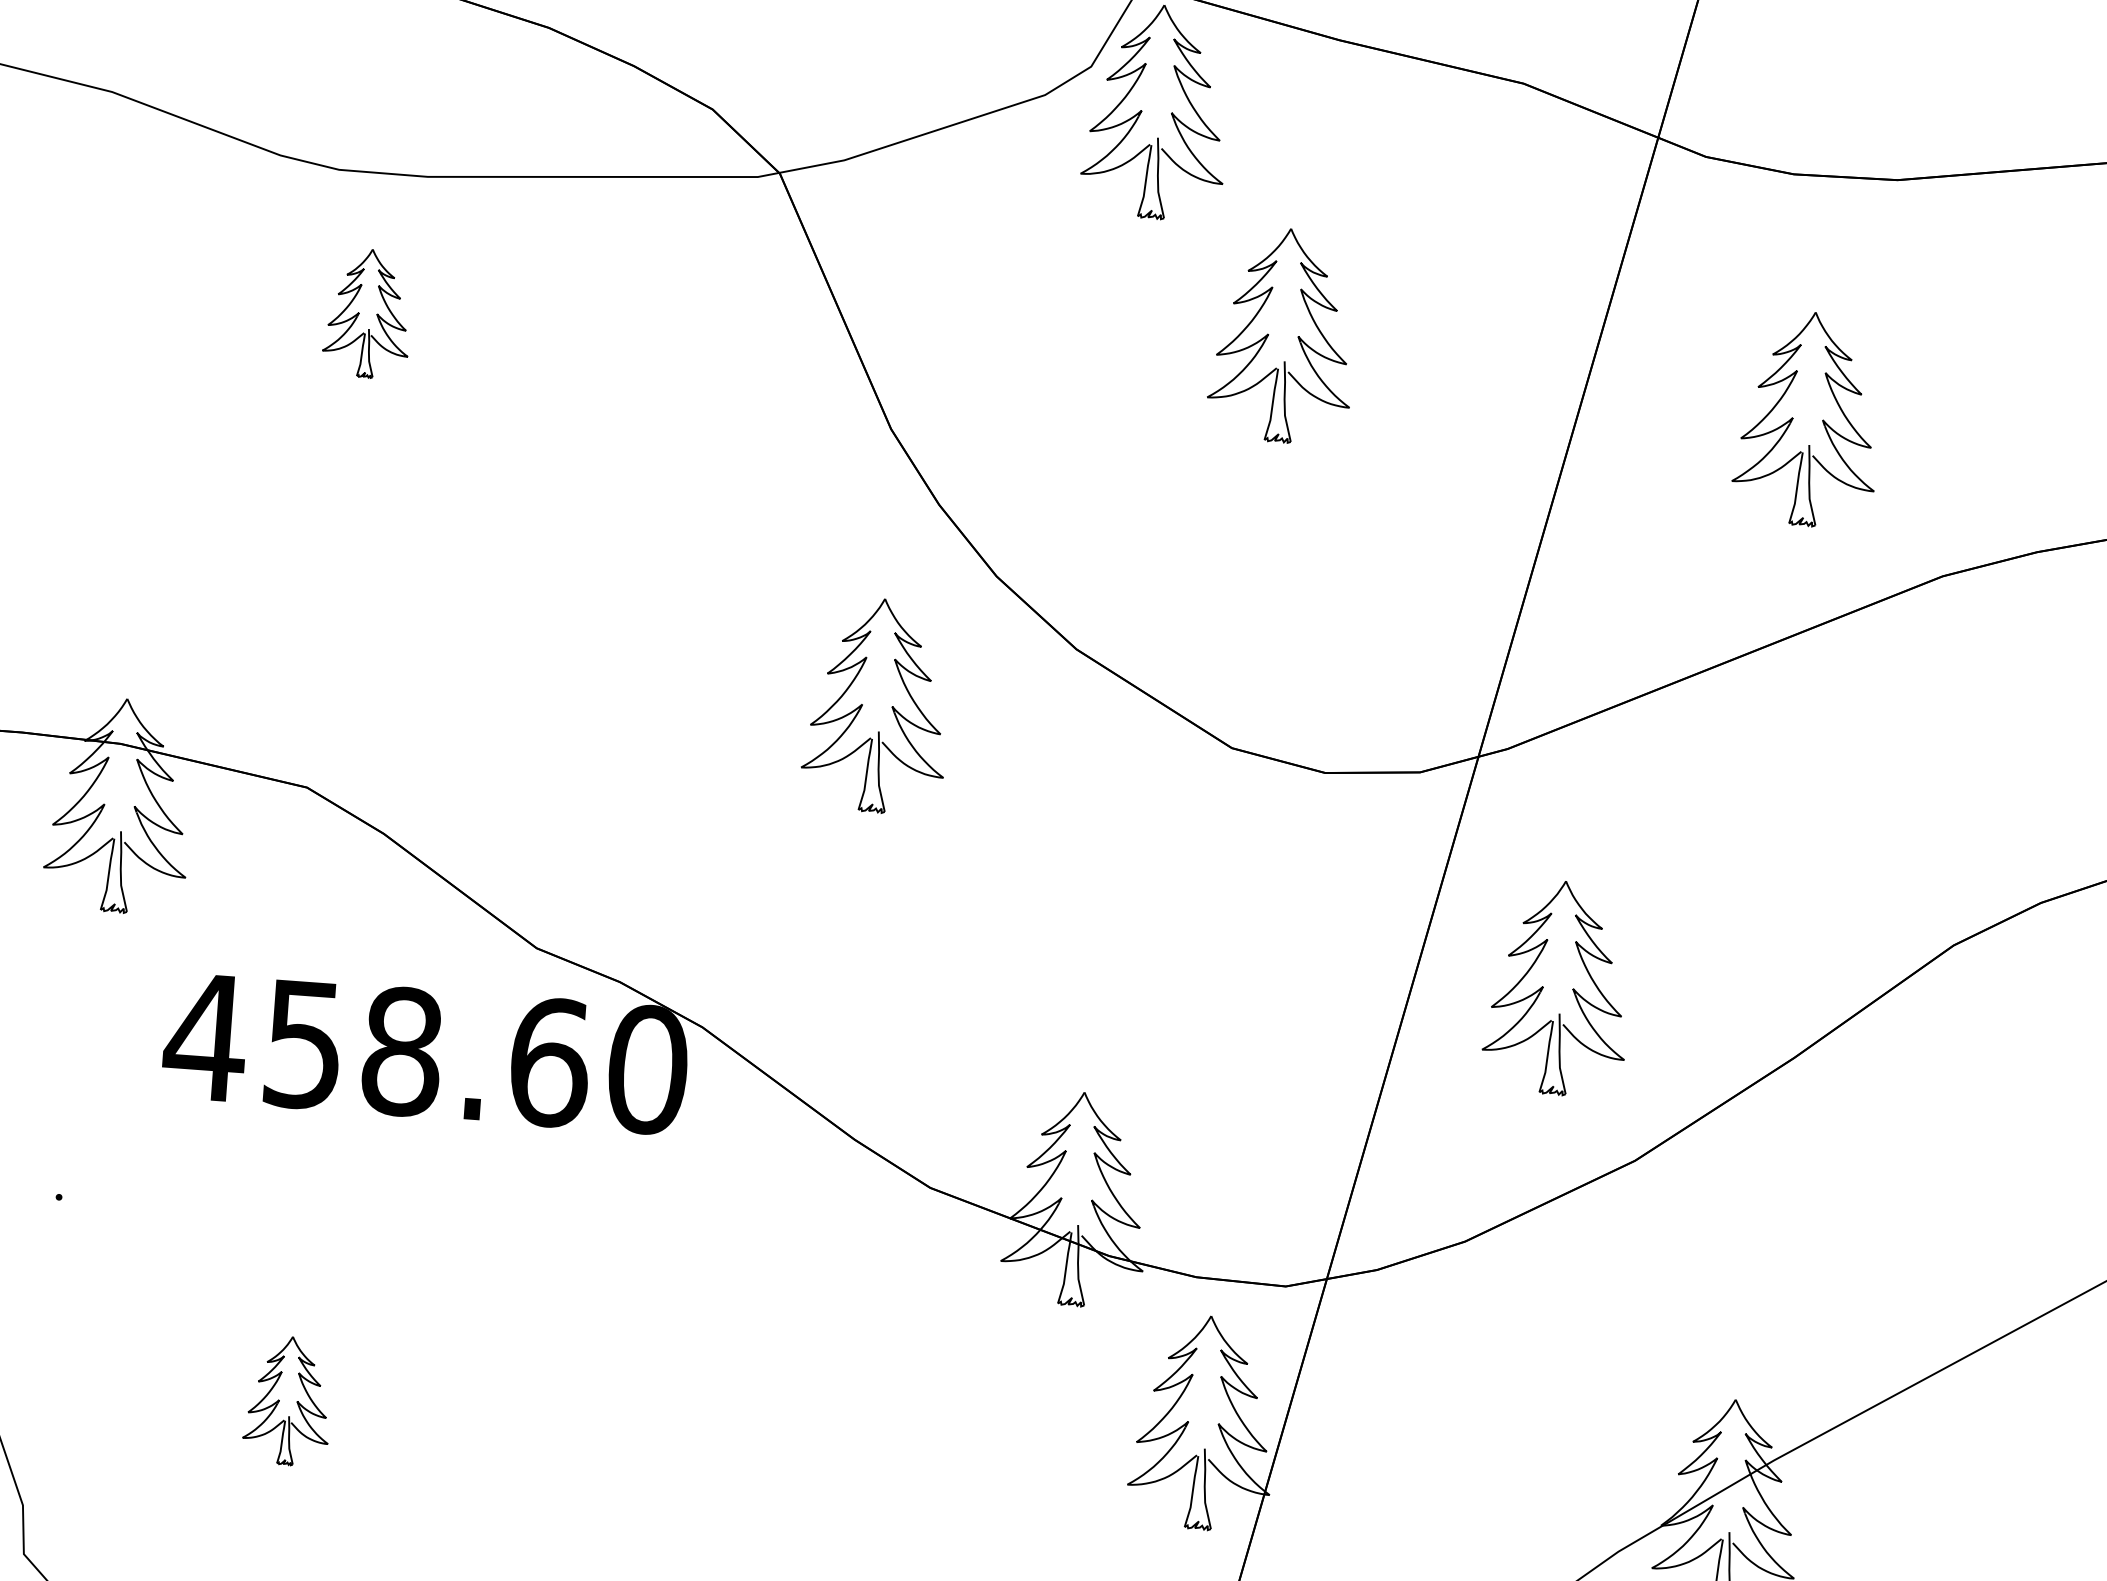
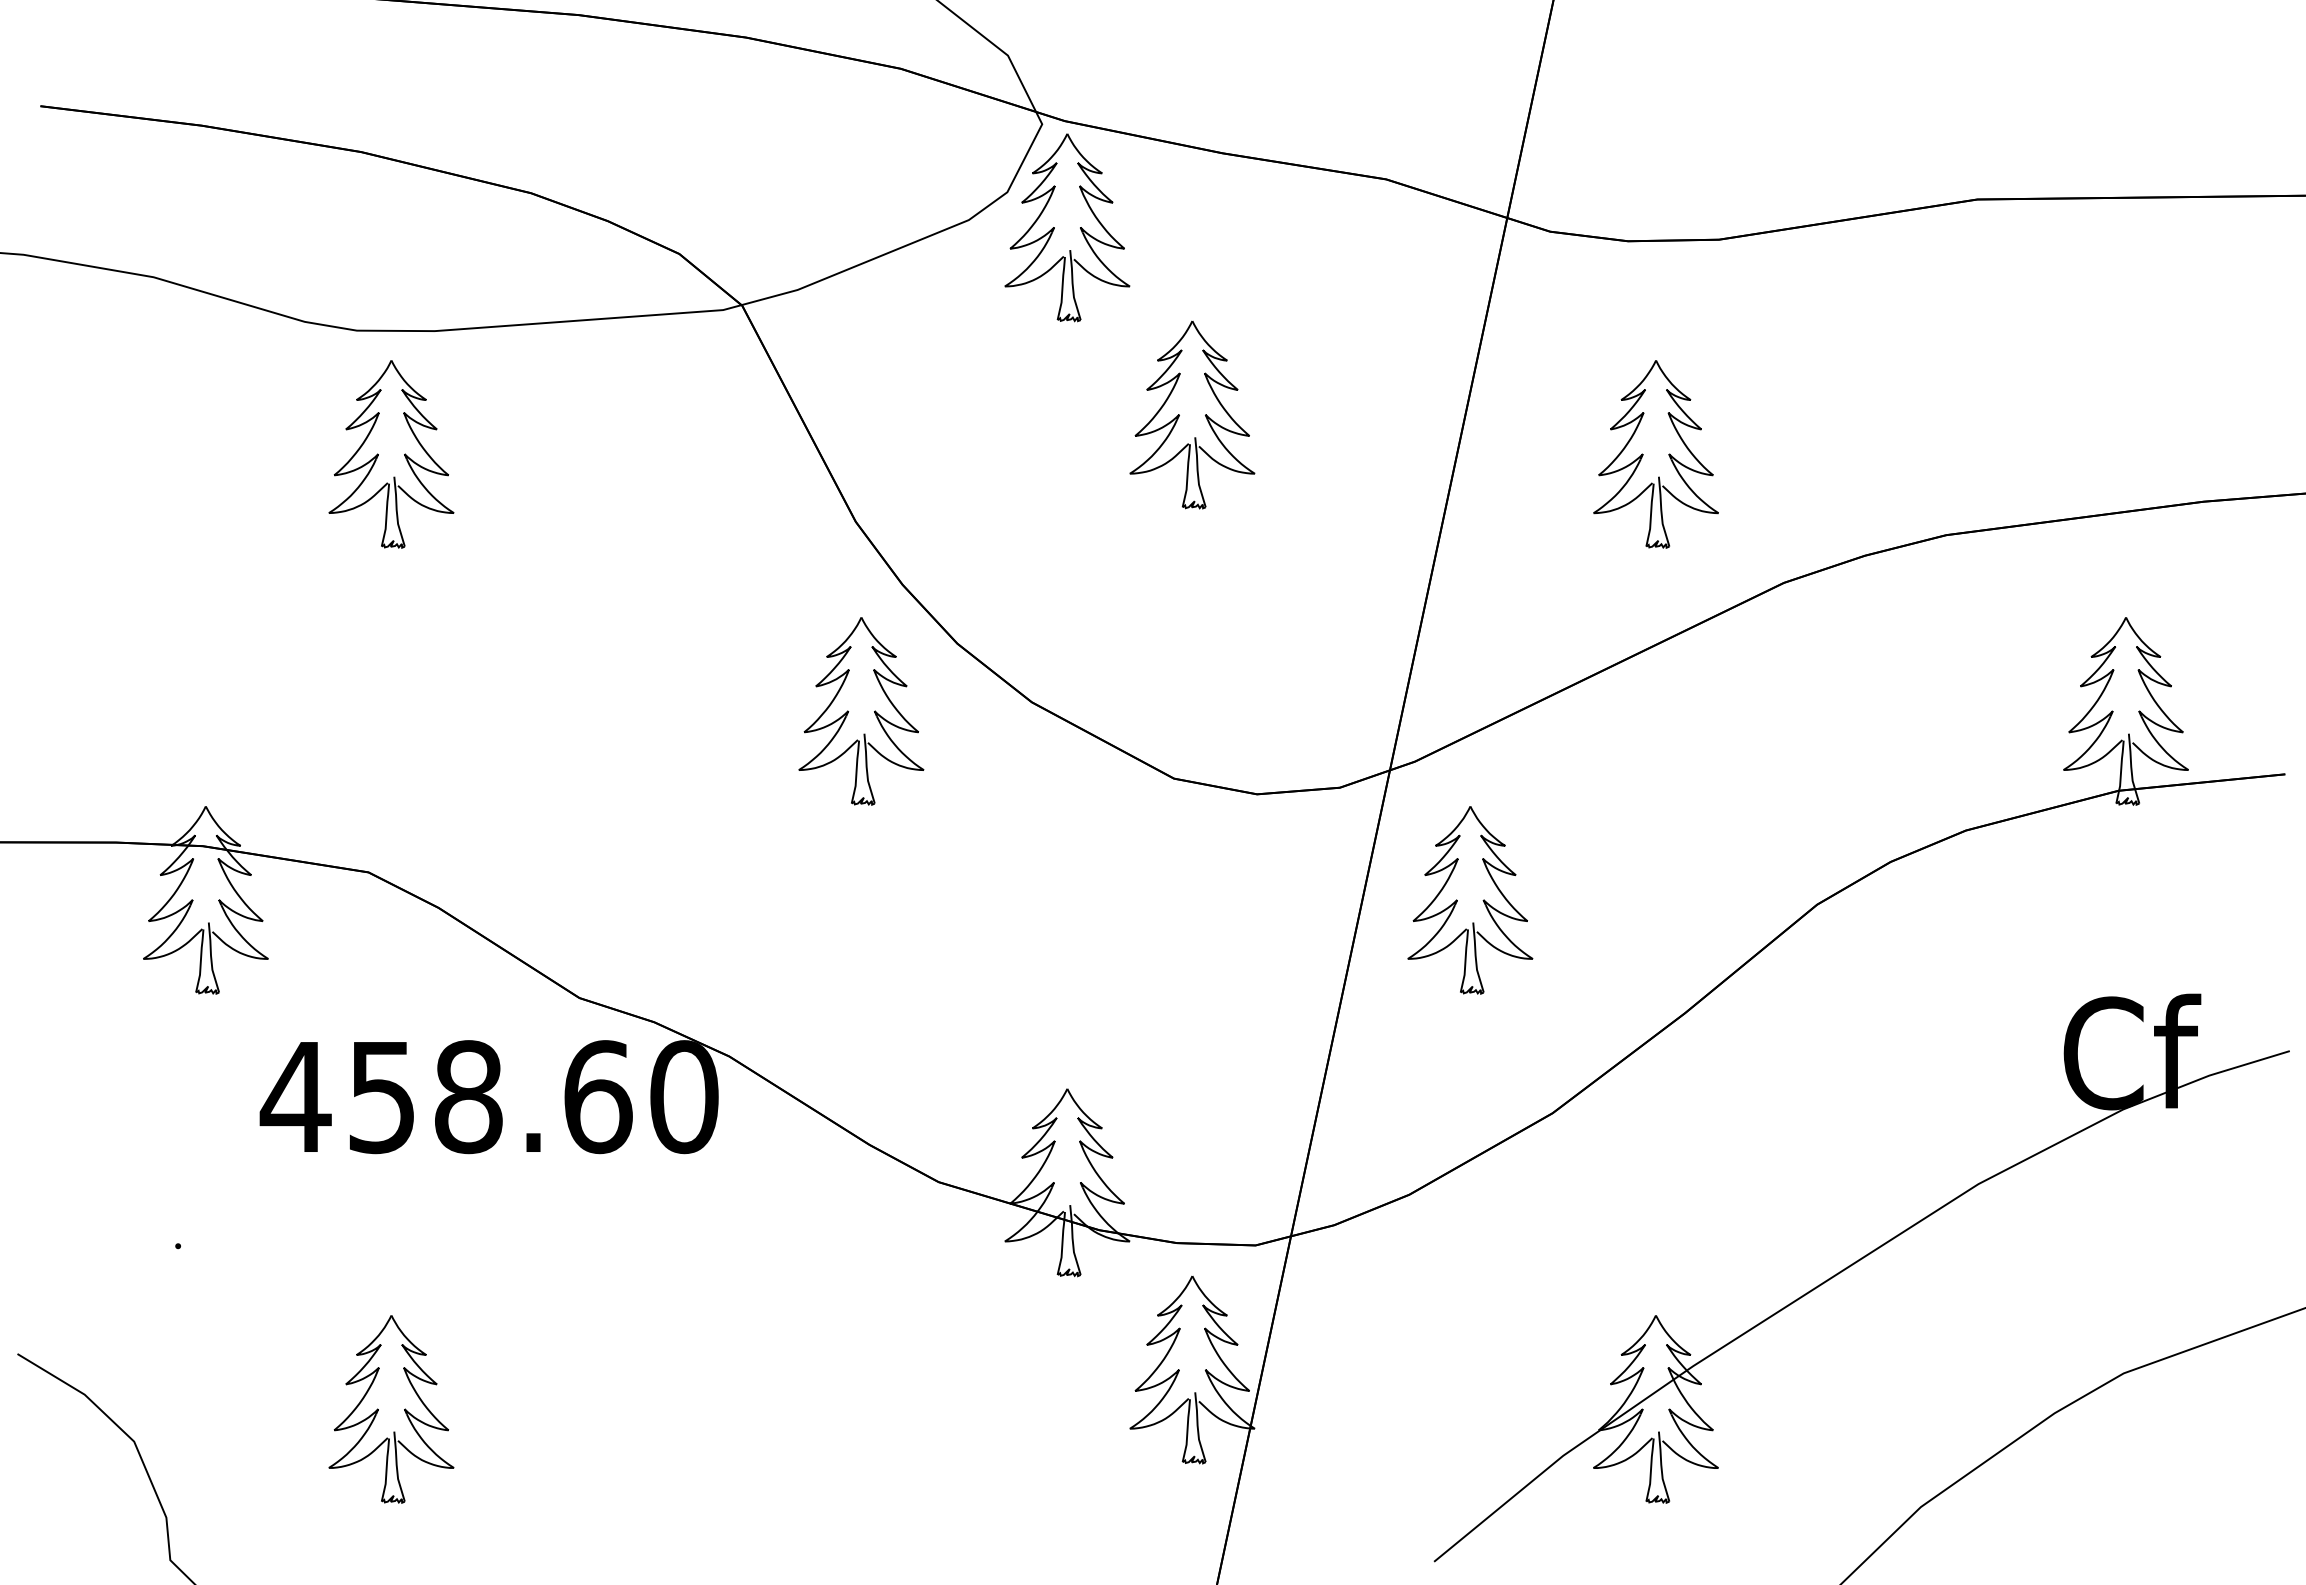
part: (368, 313) -> (391, 454), size x1.67
part: (877, 705) -> (861, 711), moved
part: (1558, 988) -> (1470, 900), moved
part: (288, 1401) -> (391, 1409), size x1.67

